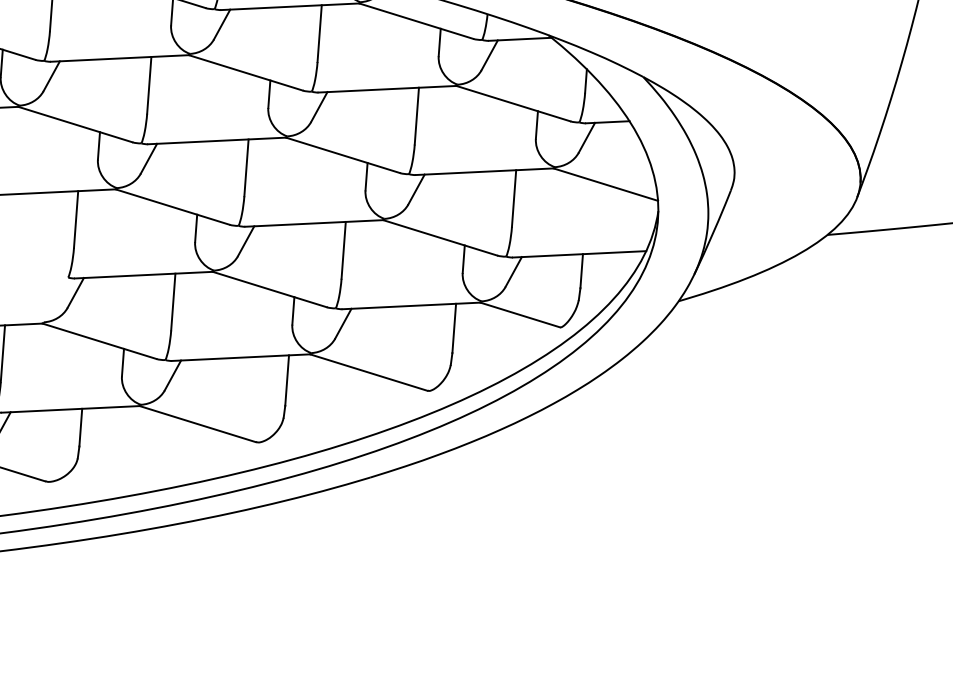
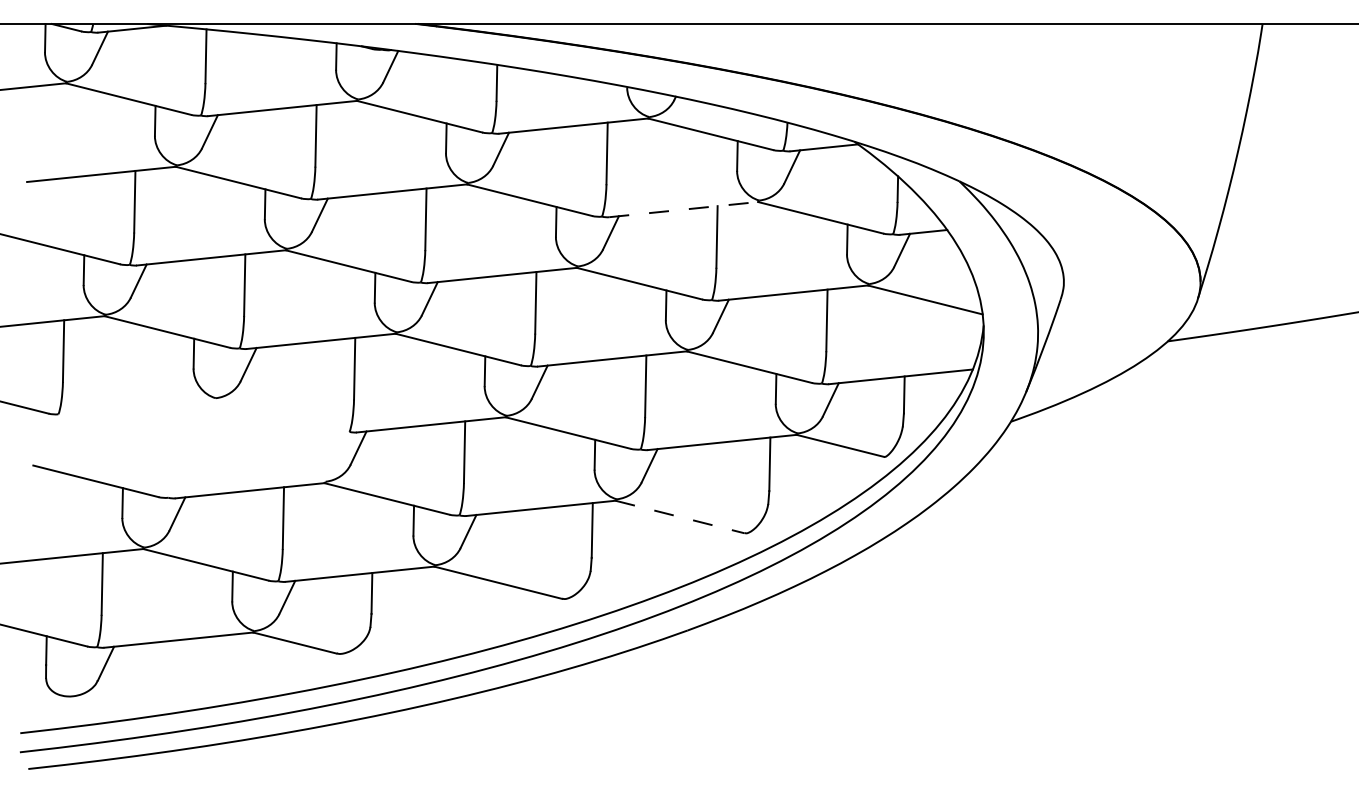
line: (387, 89) -> (683, 209), solid -> dashed
line: (369, 373) -> (680, 517), solid -> dashed

